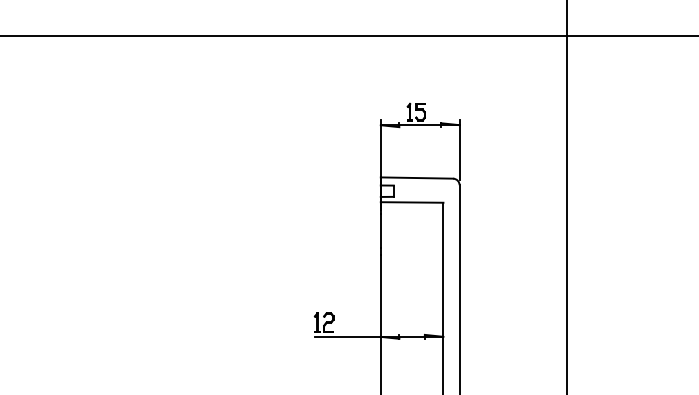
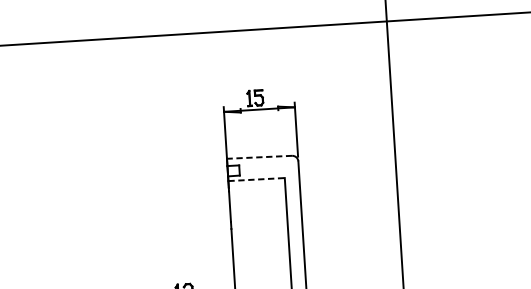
line: (416, 178) -> (259, 157), solid -> dashed
line: (412, 202) -> (256, 179), solid -> dashed

